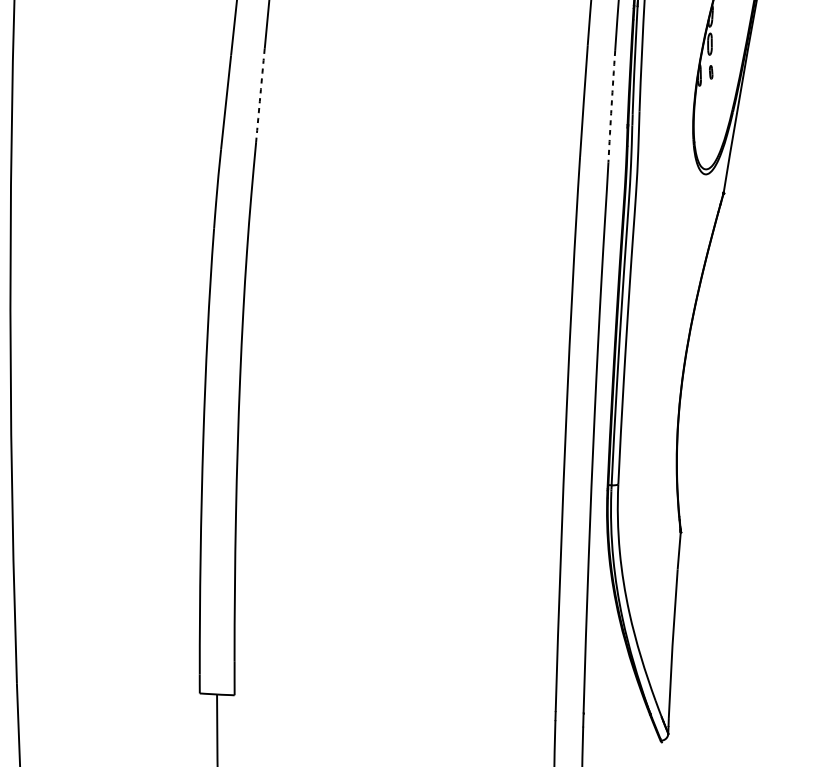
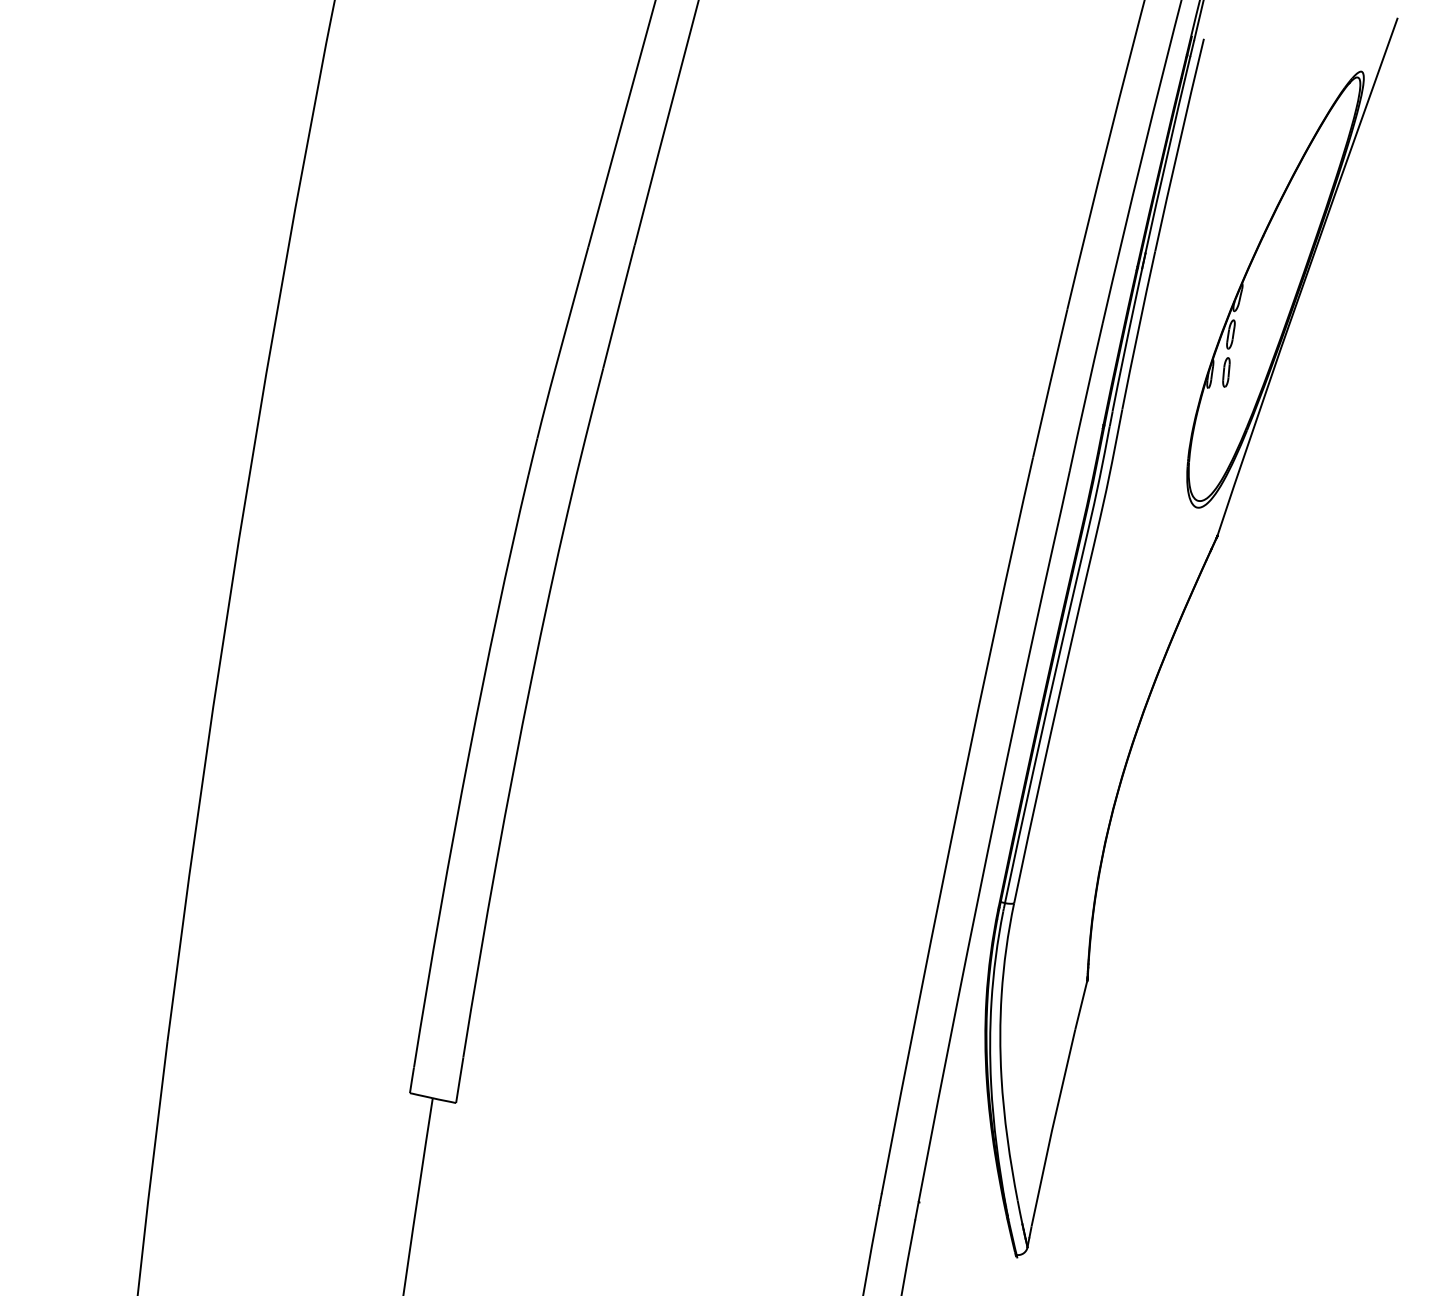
part: (711, 72) -> (1226, 372), size x1.67
arc: (260, 95) -> (618, 306), dashed -> solid
arc: (611, 106) -> (1086, 396), dashed -> solid

